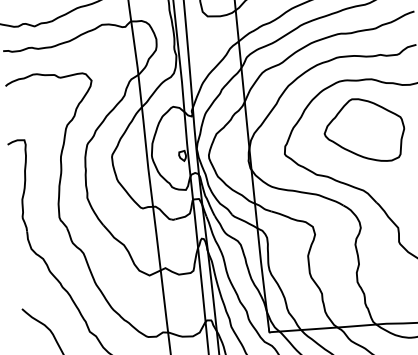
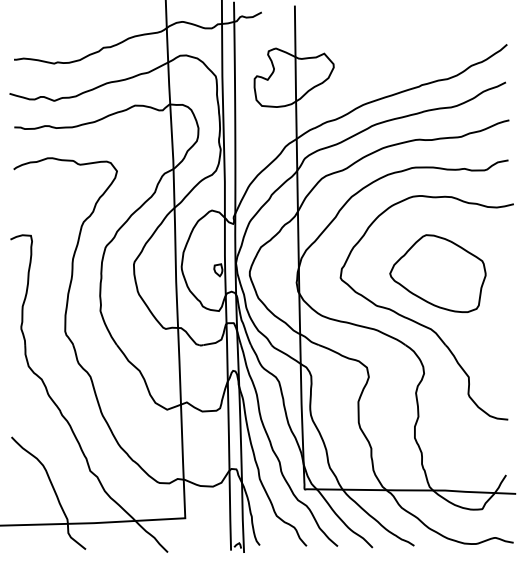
part: (364, 130) -> (437, 273), moved

